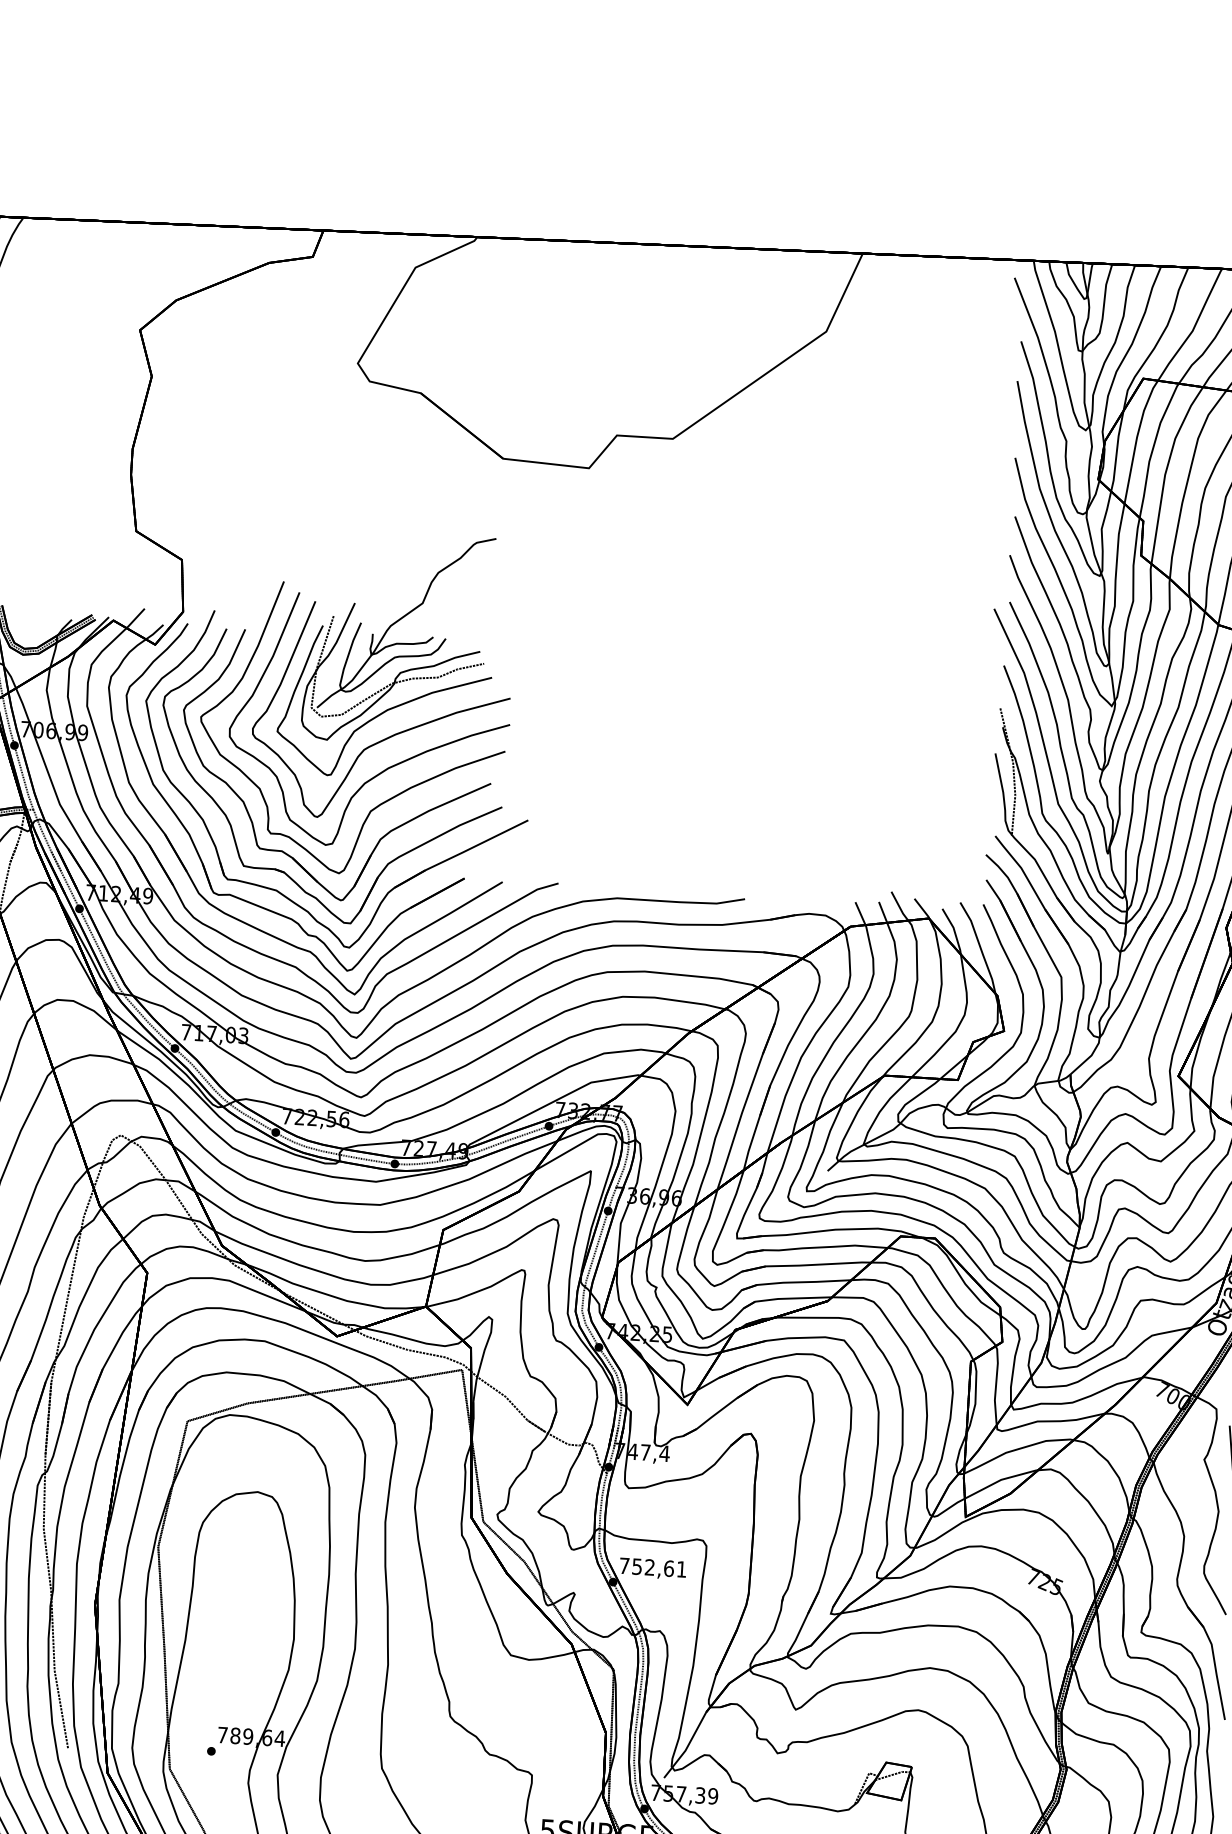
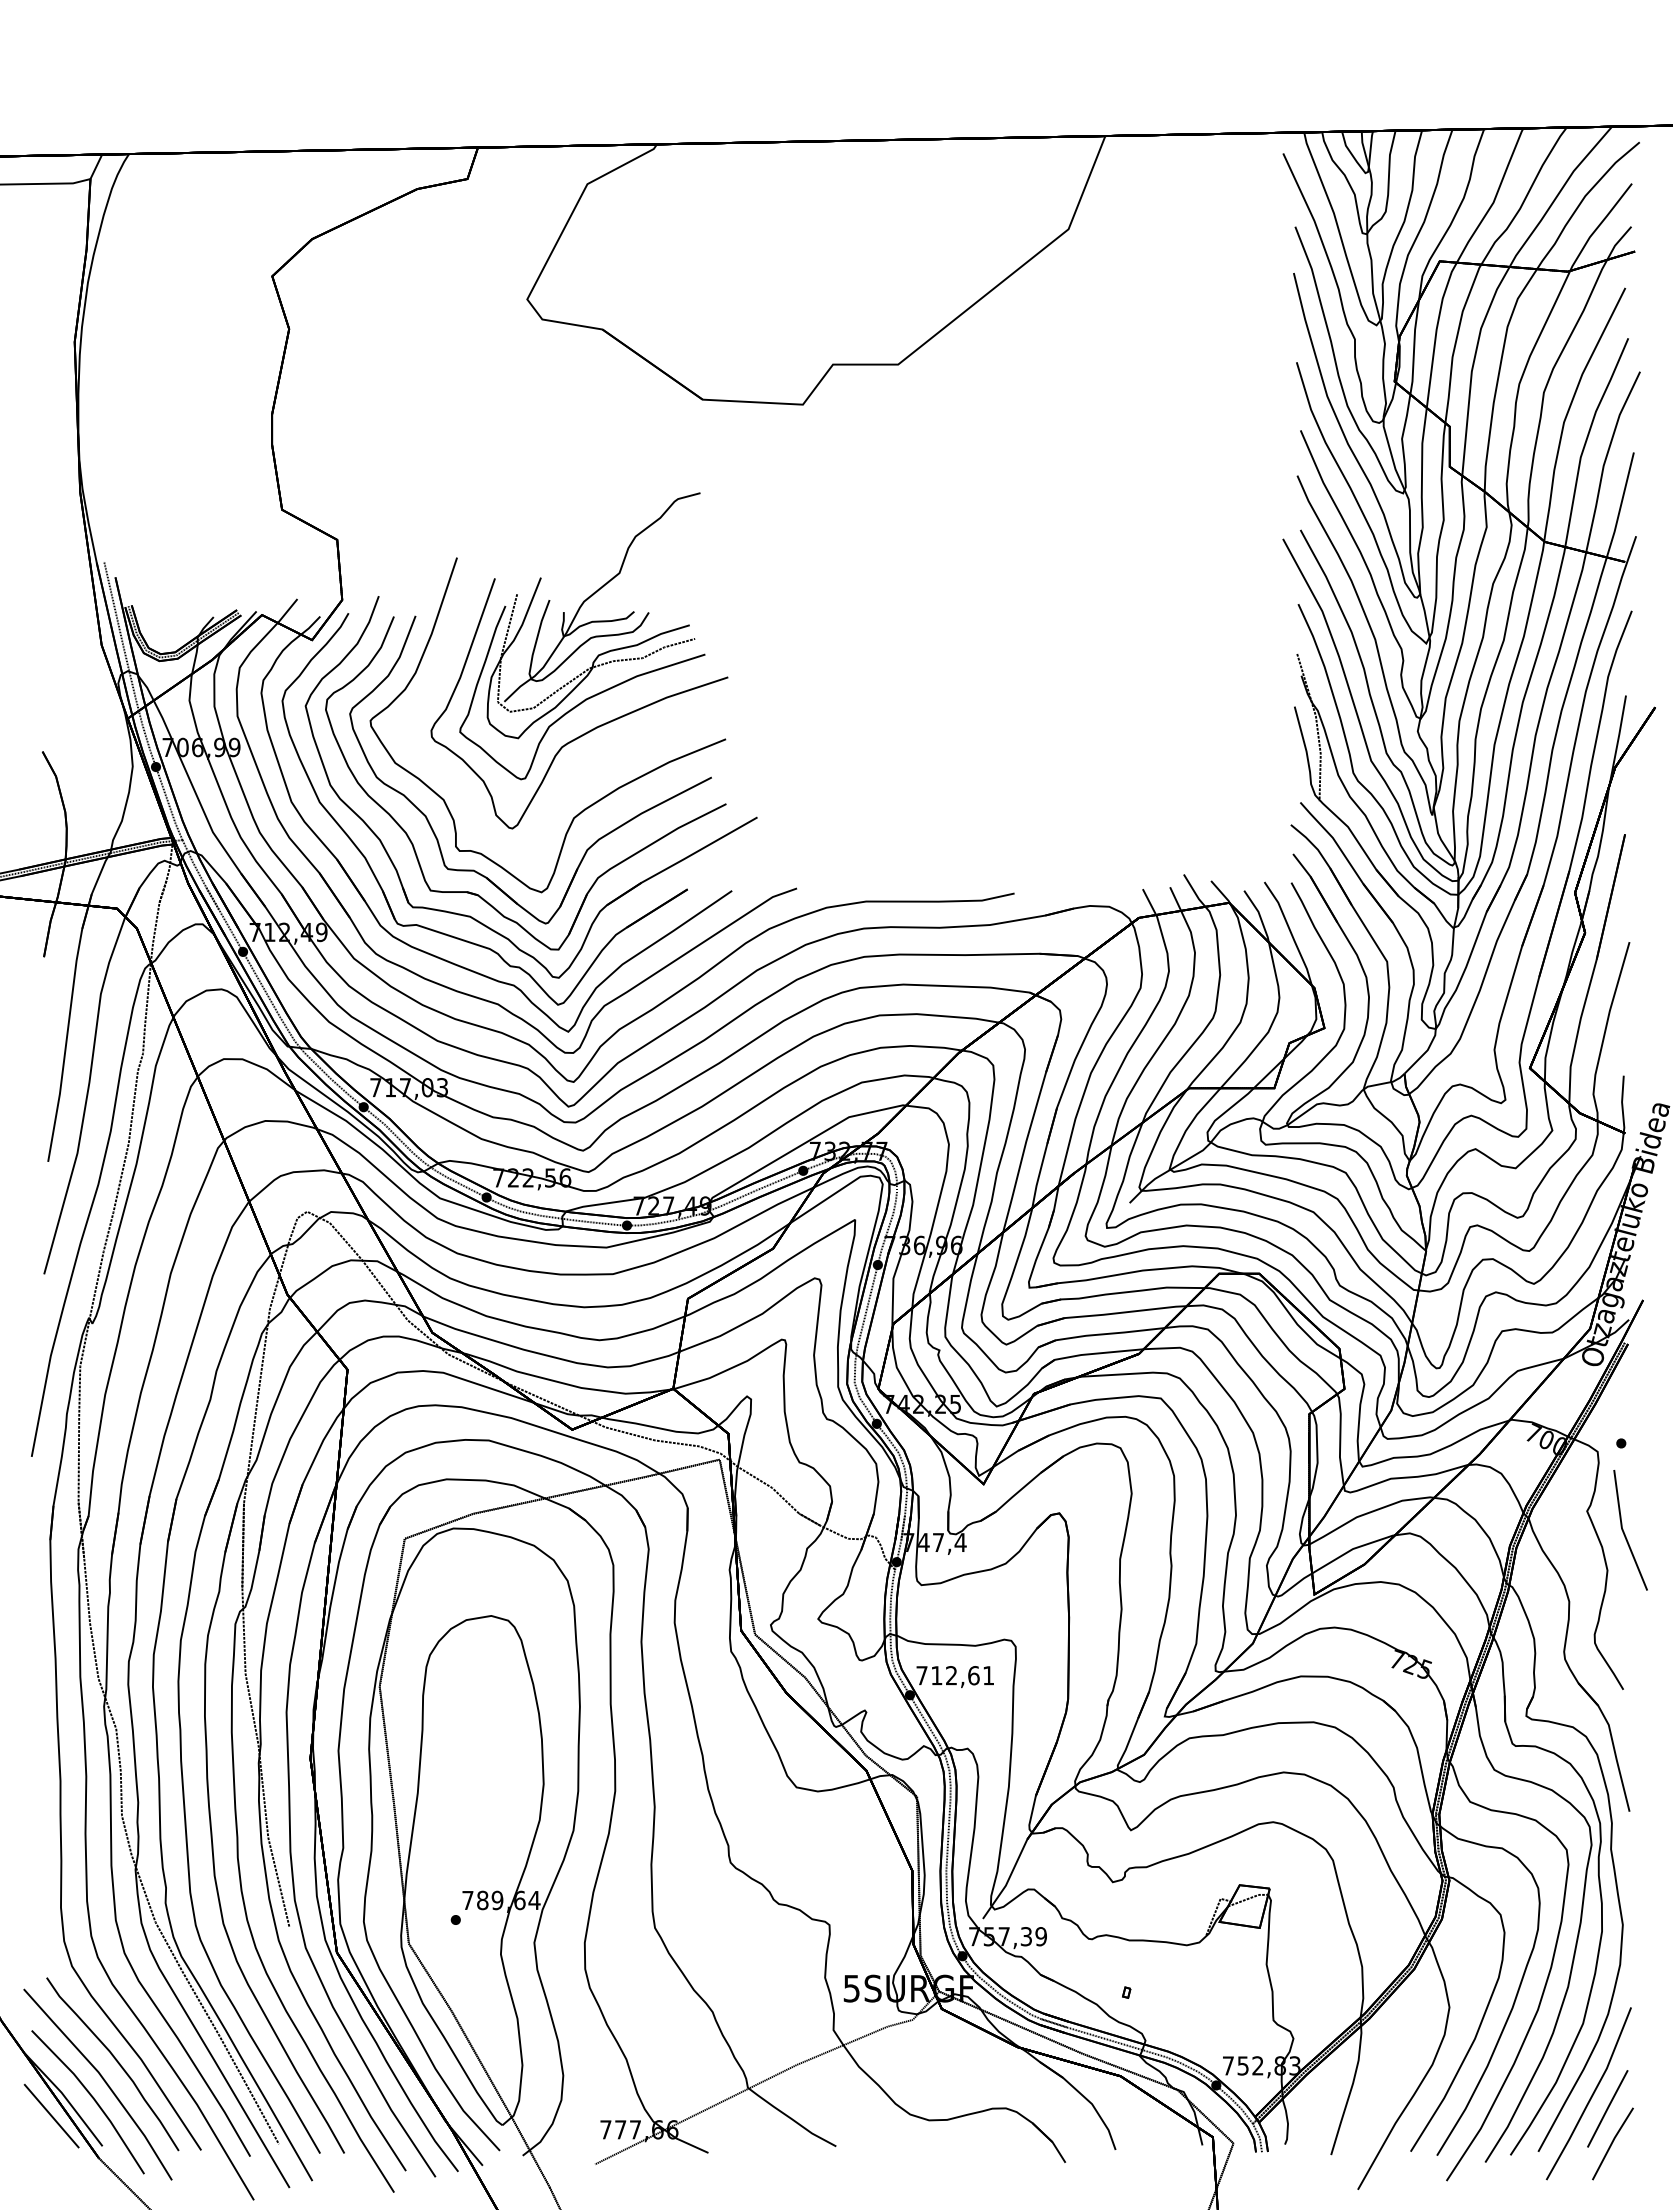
part: (388, 767) -> (591, 765), removed
text: (636, 1566) -> (936, 1675), 752,61 -> 712,61

